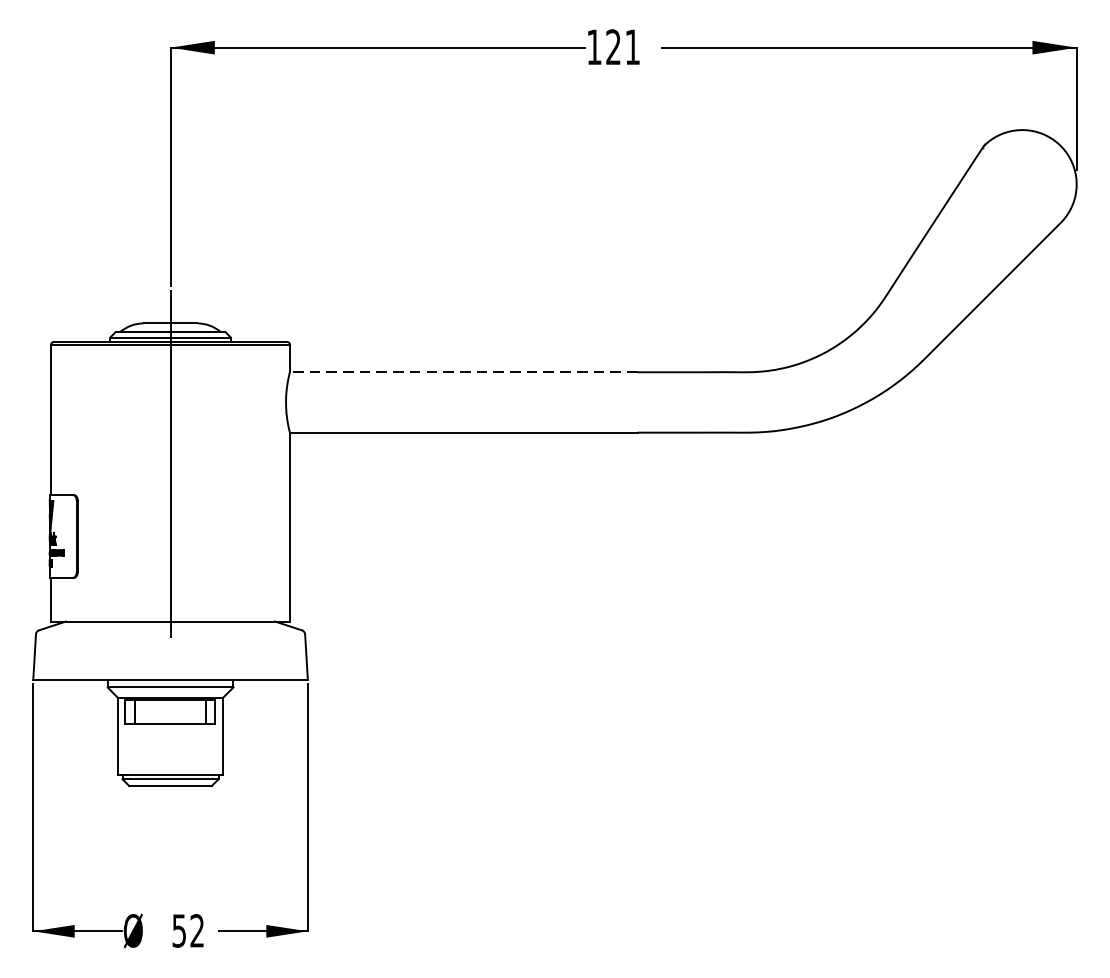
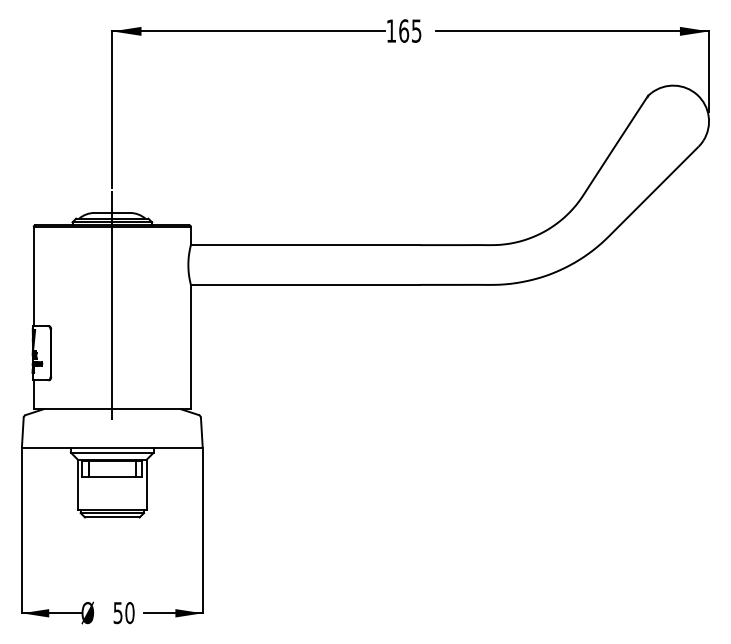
text: (623, 46) -> (410, 30), 121 -> 165
line: (462, 372) -> (304, 245), dashed -> solid
text: (196, 931) -> (129, 613), 52 -> 50

